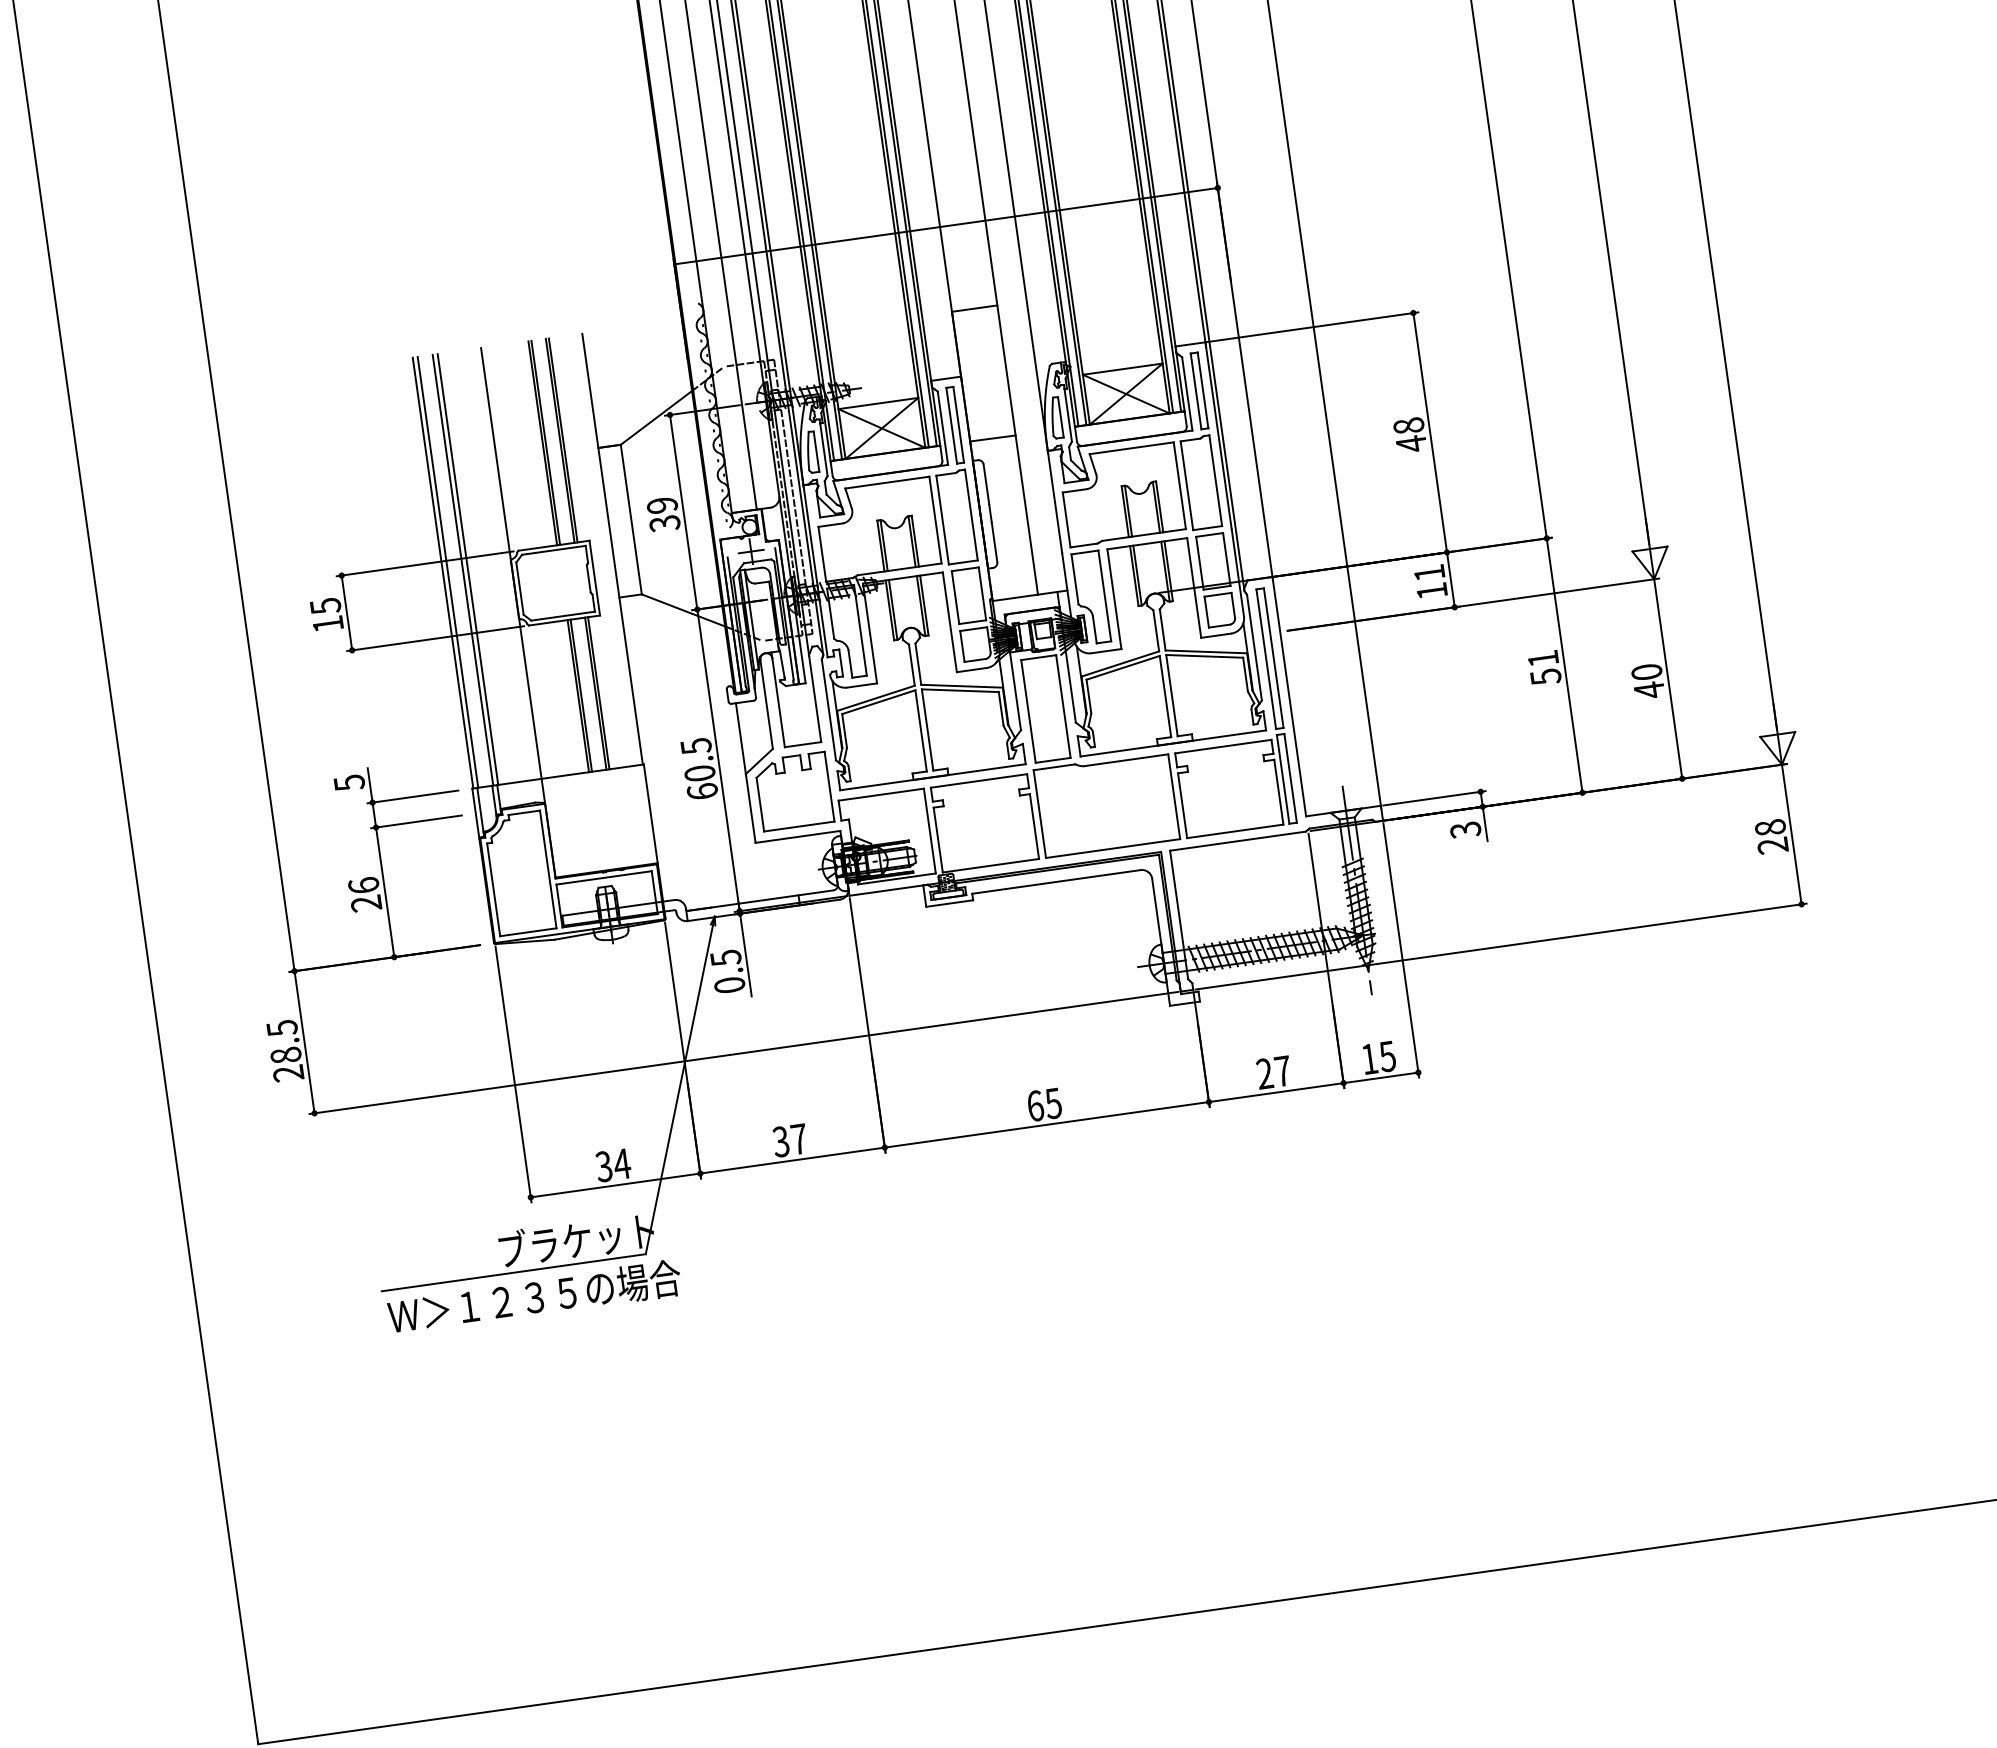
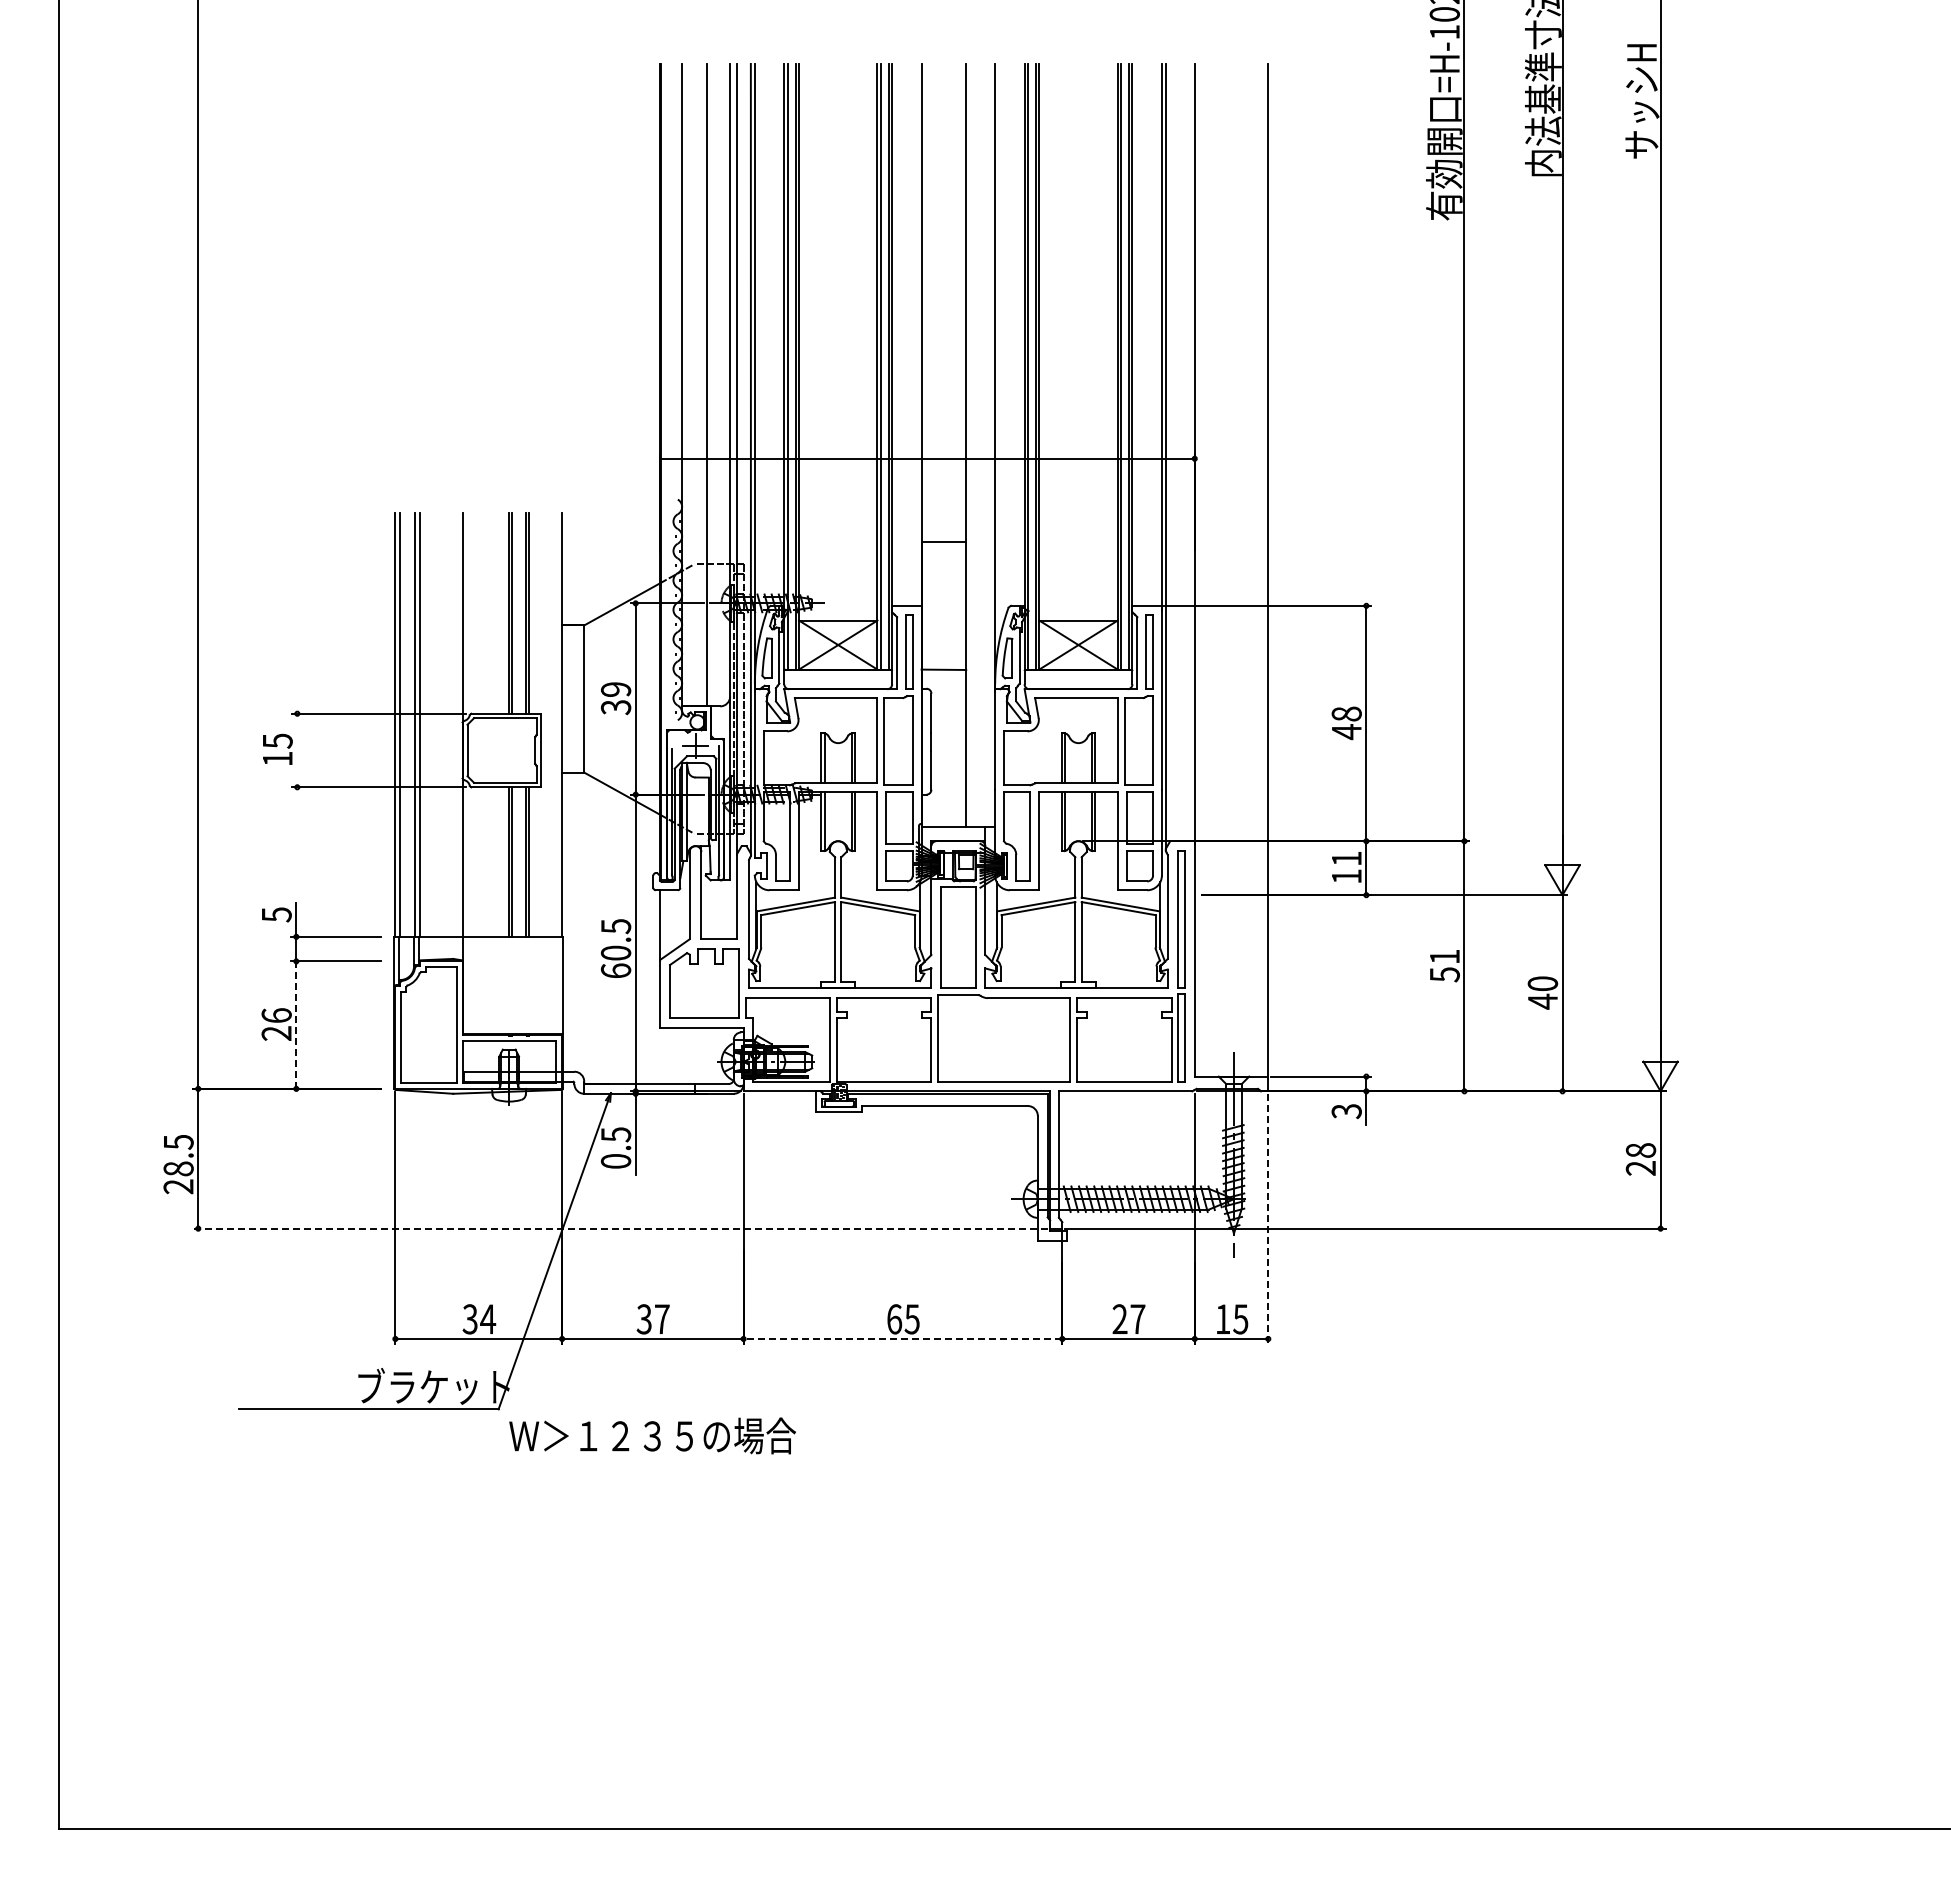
line: (347, 612) -> (297, 750), removed
line: (385, 892) -> (296, 1025), solid -> dashed
line: (1401, 951) -> (1268, 1219), solid -> dashed
line: (743, 1052) -> (620, 1228), solid -> dashed
line: (1046, 1124) -> (902, 1338), solid -> dashed
text: (534, 1296) -> (652, 1435), moved

